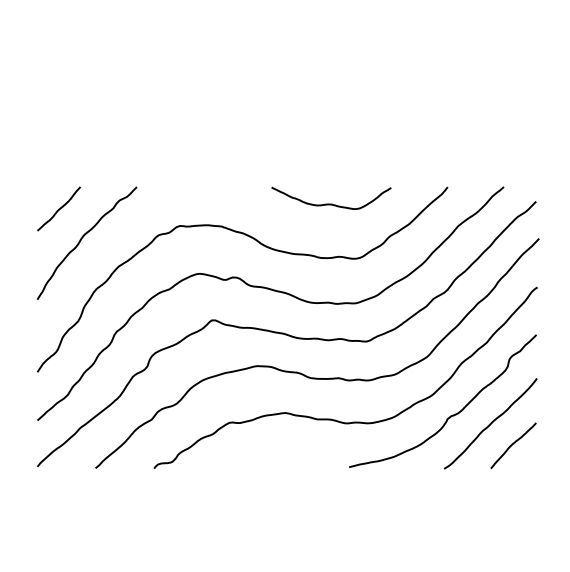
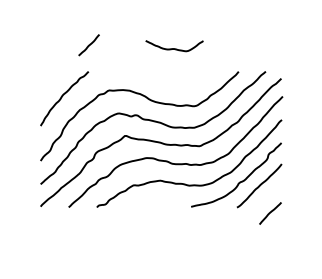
curve: (331, 203) -> (174, 48), moved
line: (57, 209) -> (88, 45), moved
line: (513, 445) -> (270, 213), moved

